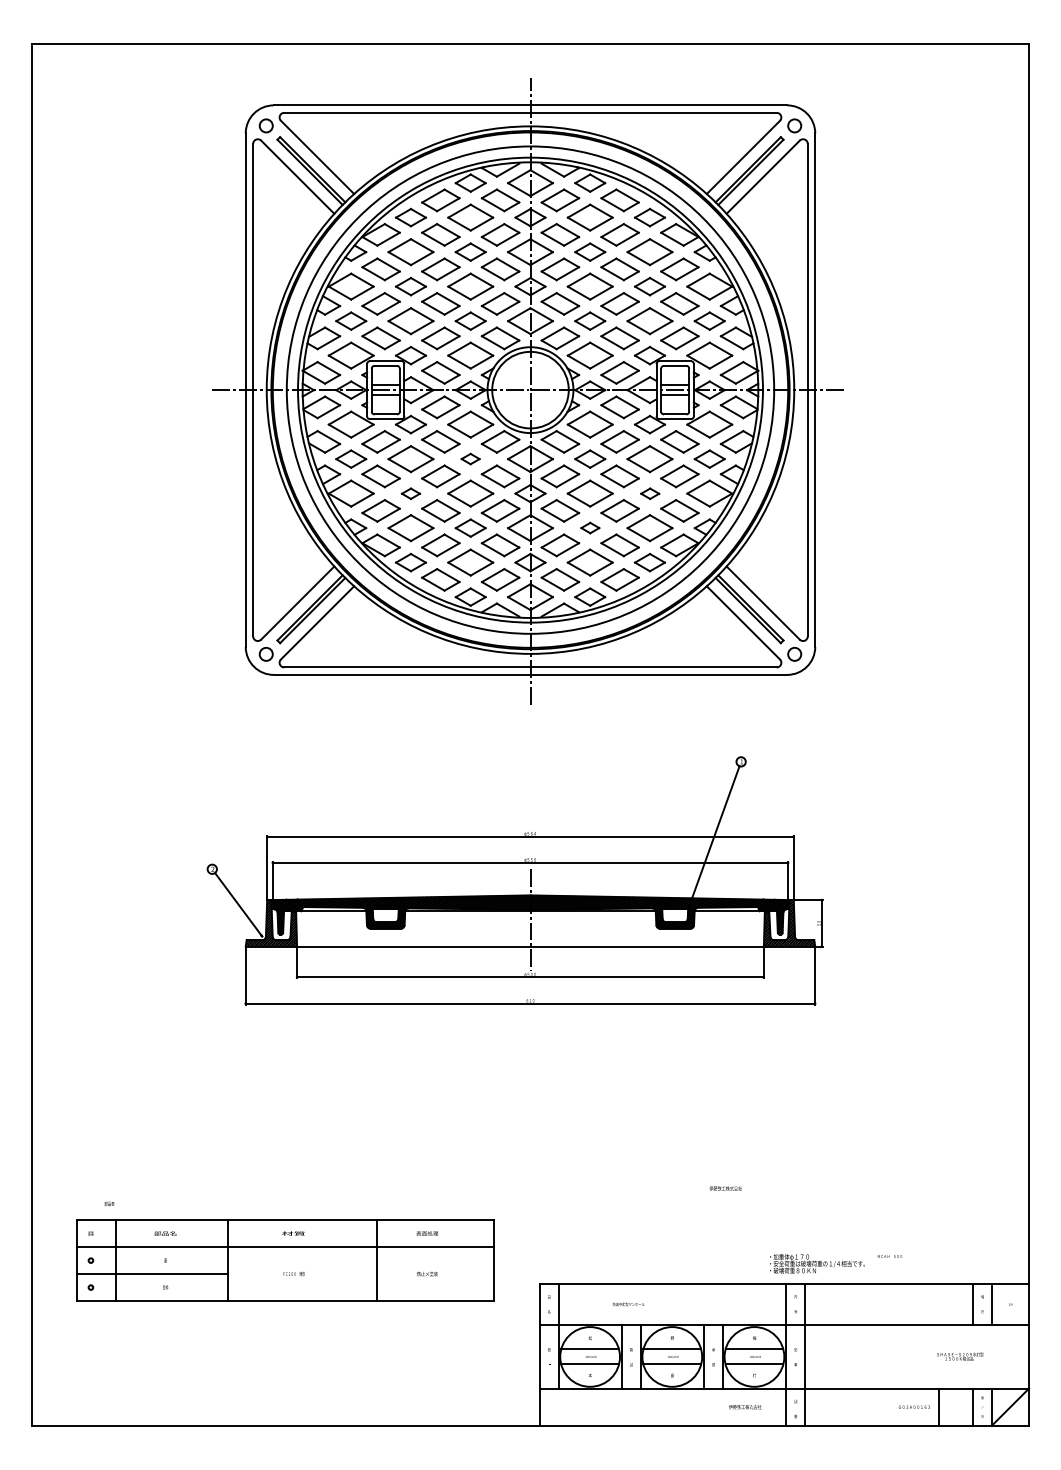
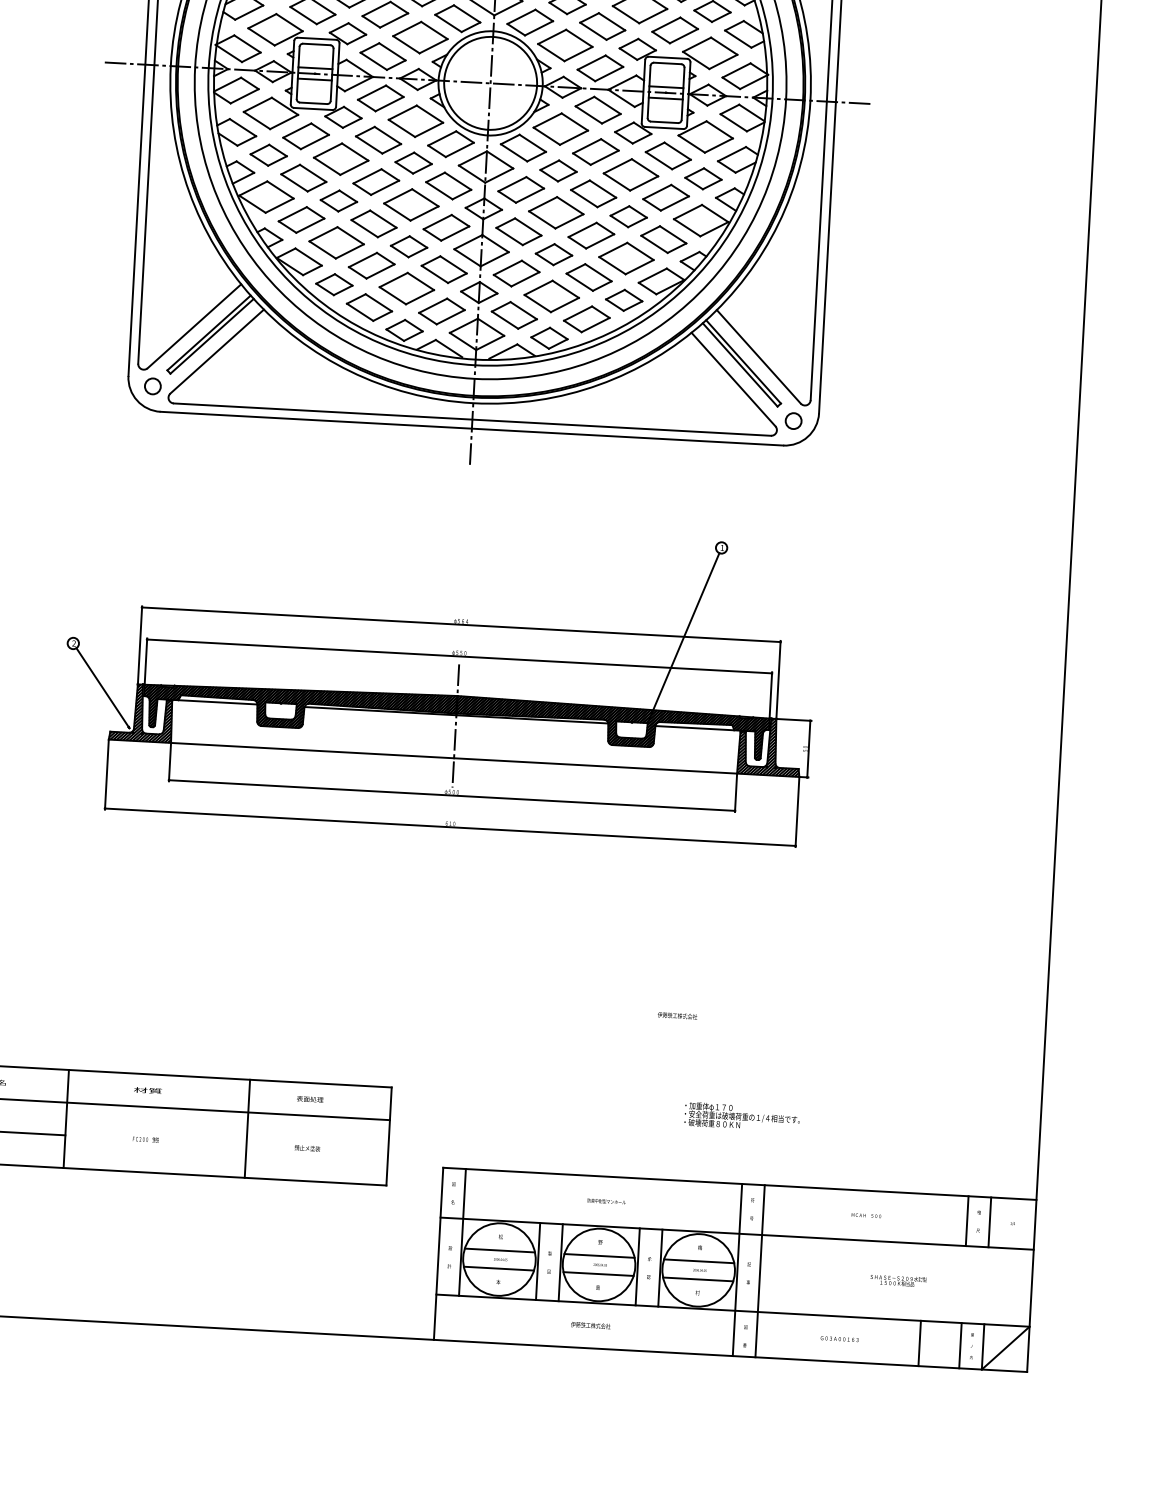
part: (470, 458) -> (413, 162), size x1.67
part: (410, 493) -> (338, 200), size x1.67
part: (650, 493) -> (629, 216), size x1.67
part: (590, 527) -> (554, 253), size x1.67
text: (725, 1188) -> (677, 1015), moved
text: (889, 1256) -> (865, 1215), moved
text: (817, 1263) -> (742, 1116), moved
text: (628, 1304) -> (606, 1201), moved
text: (960, 1356) -> (898, 1280), moved
text: (913, 1406) -> (838, 1338), moved
text: (745, 1407) -> (591, 1326), moved

